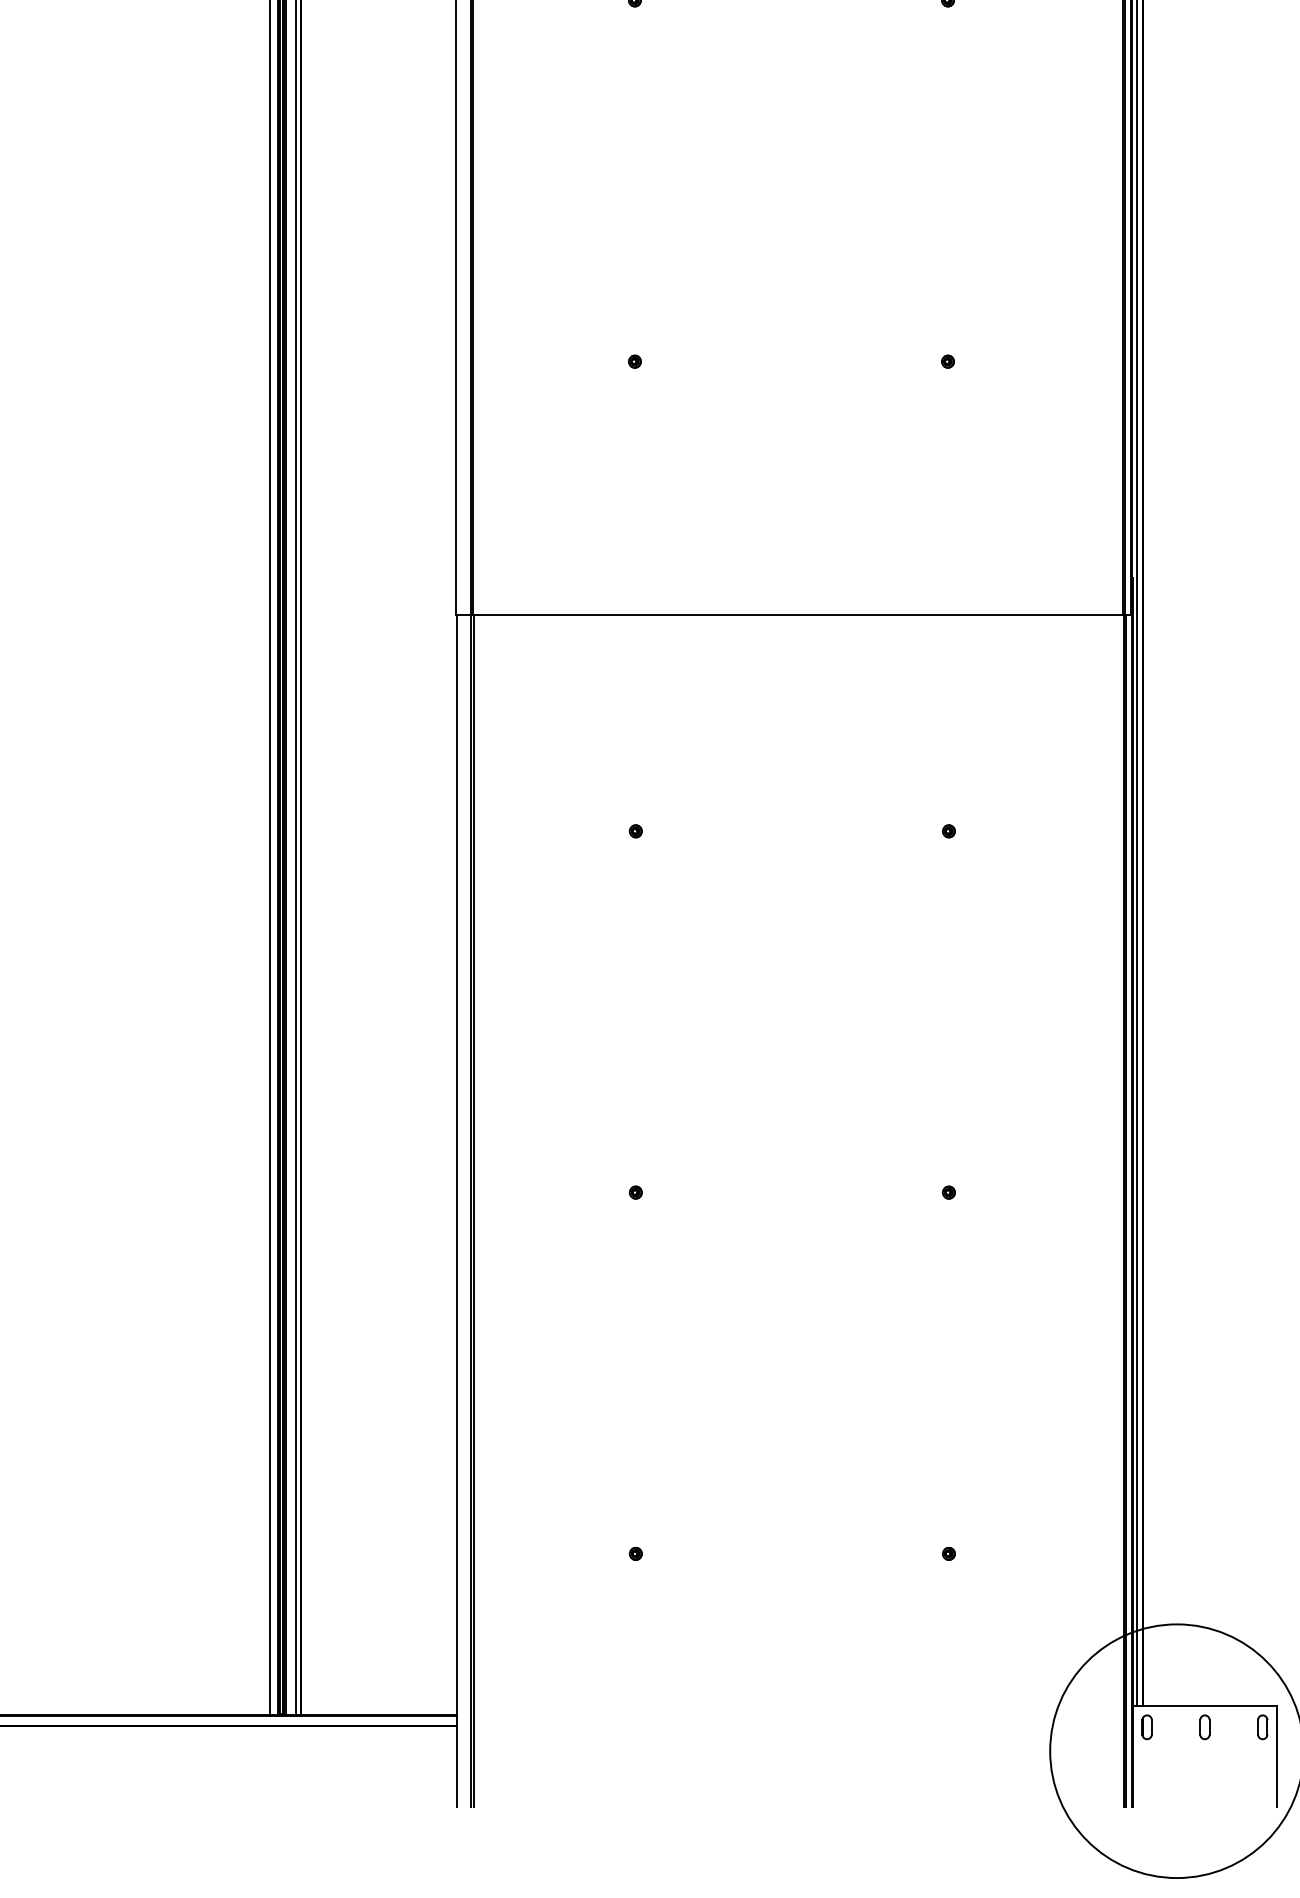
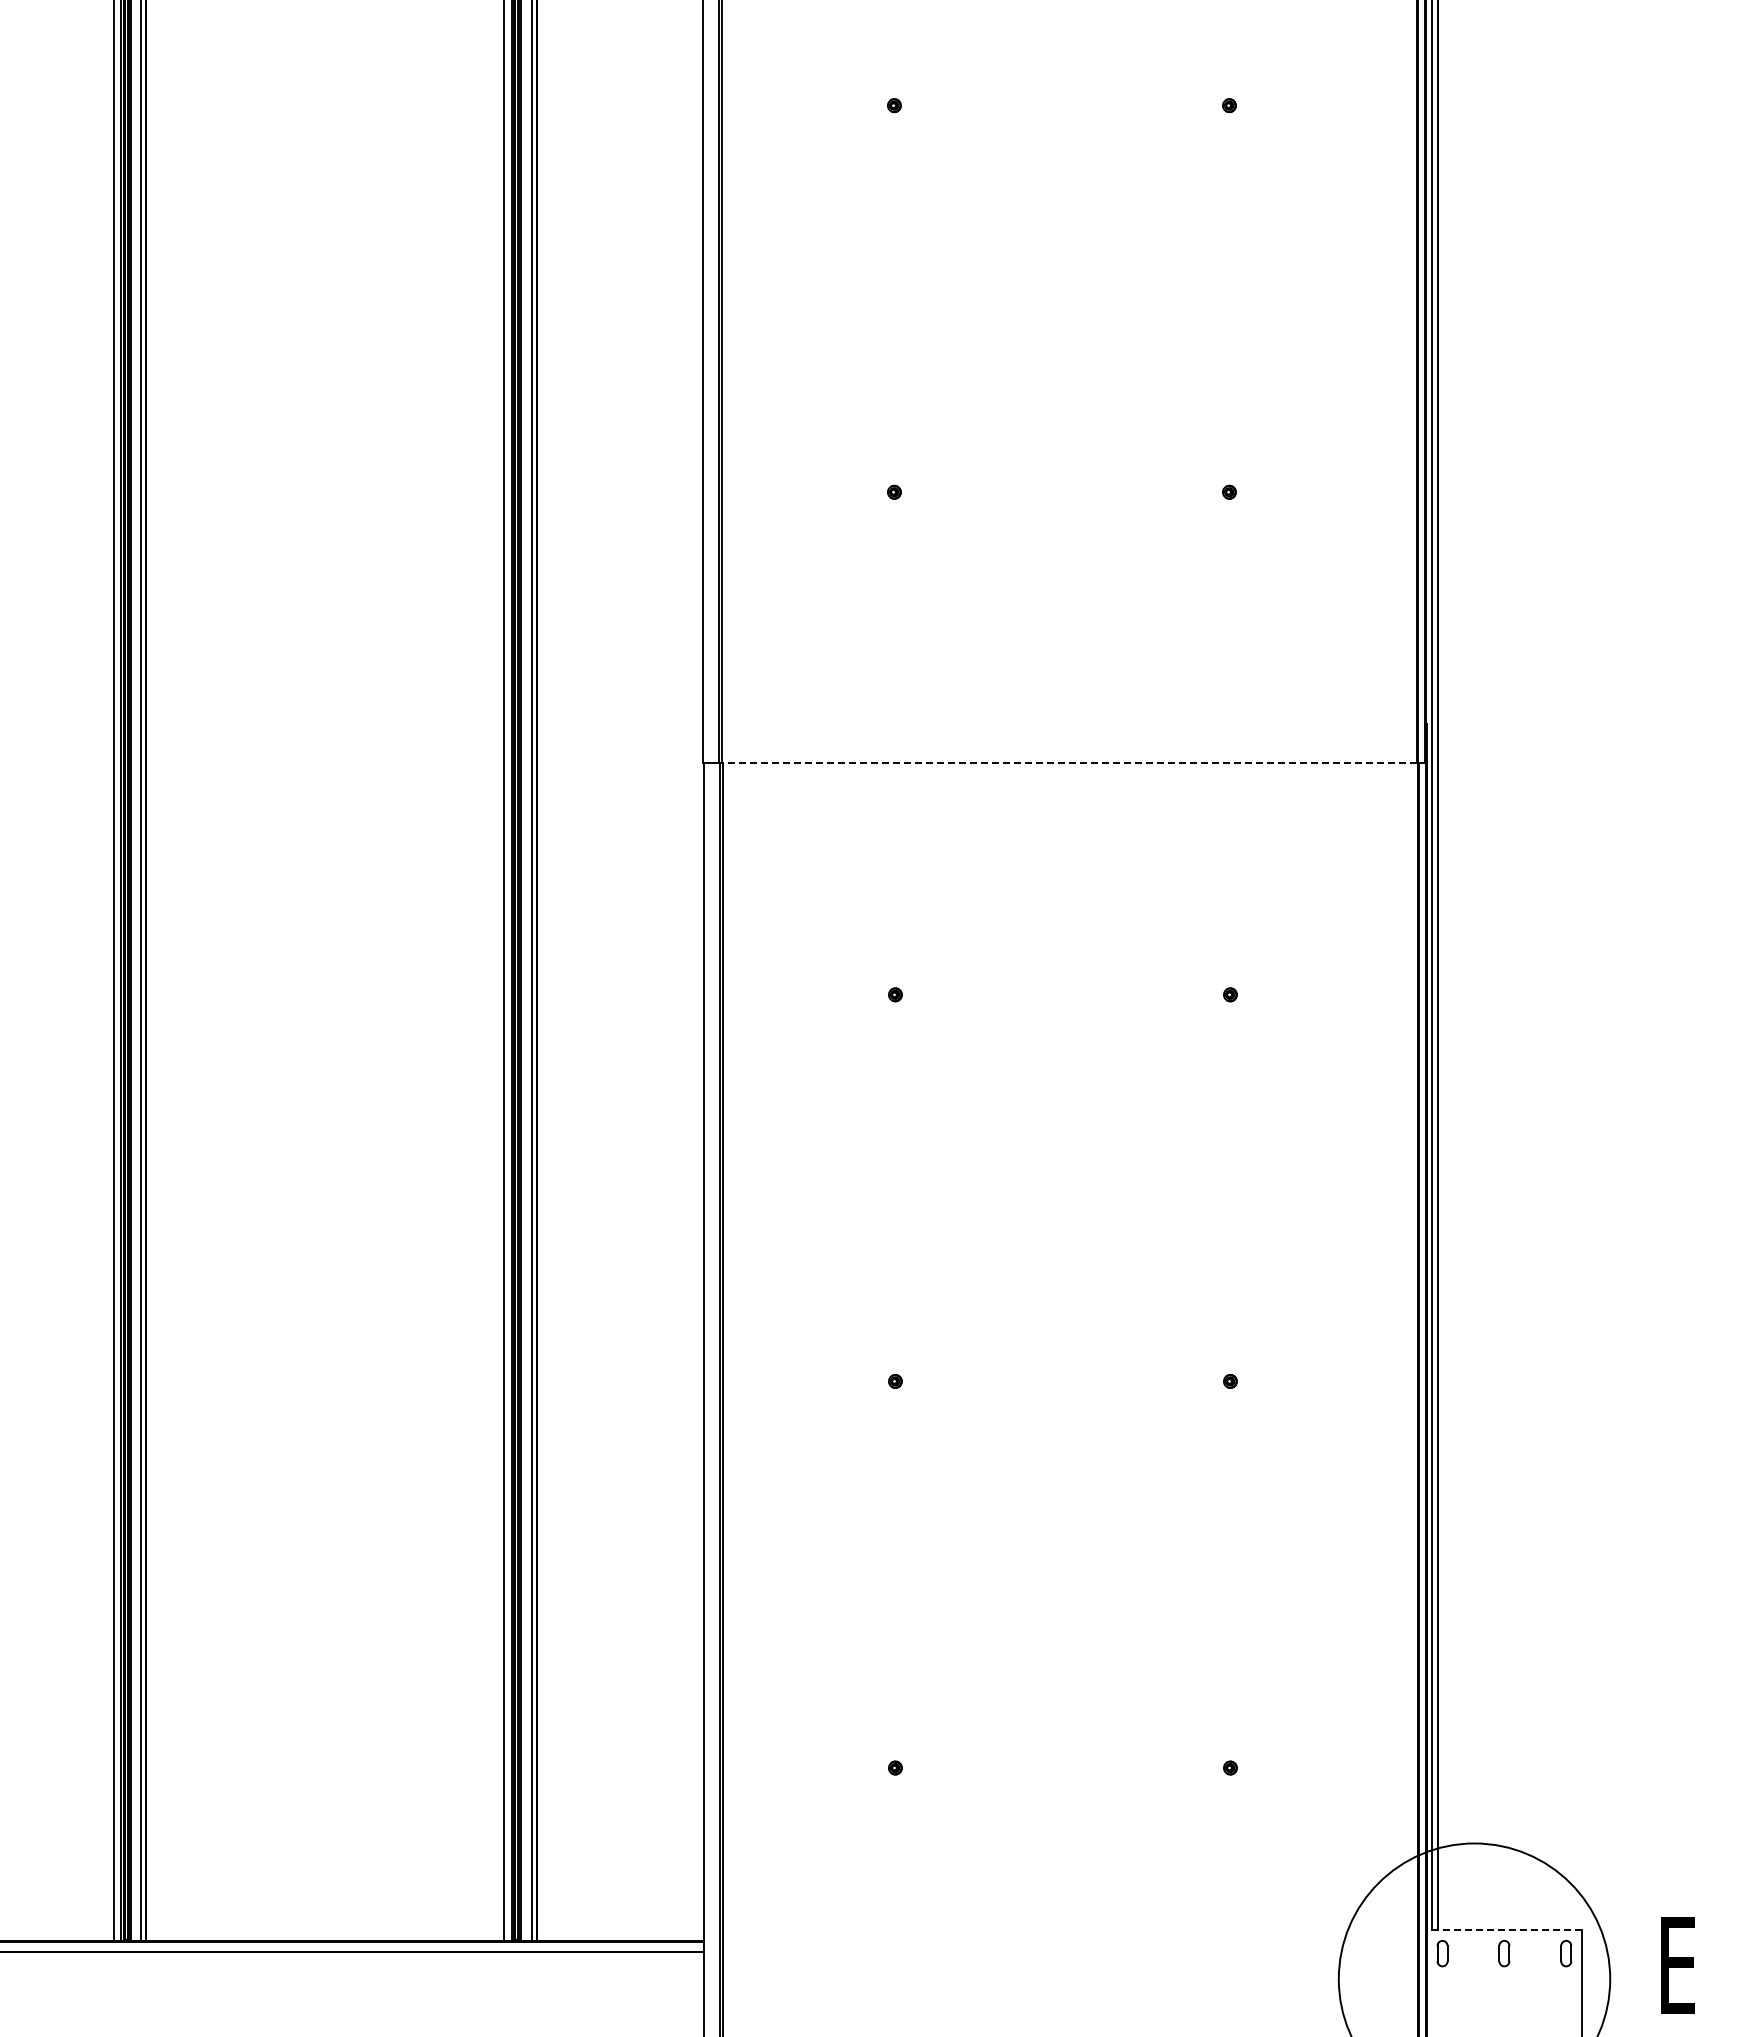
line: (798, 614) -> (1069, 762), solid -> dashed
line: (1205, 1705) -> (1504, 1930), solid -> dashed

